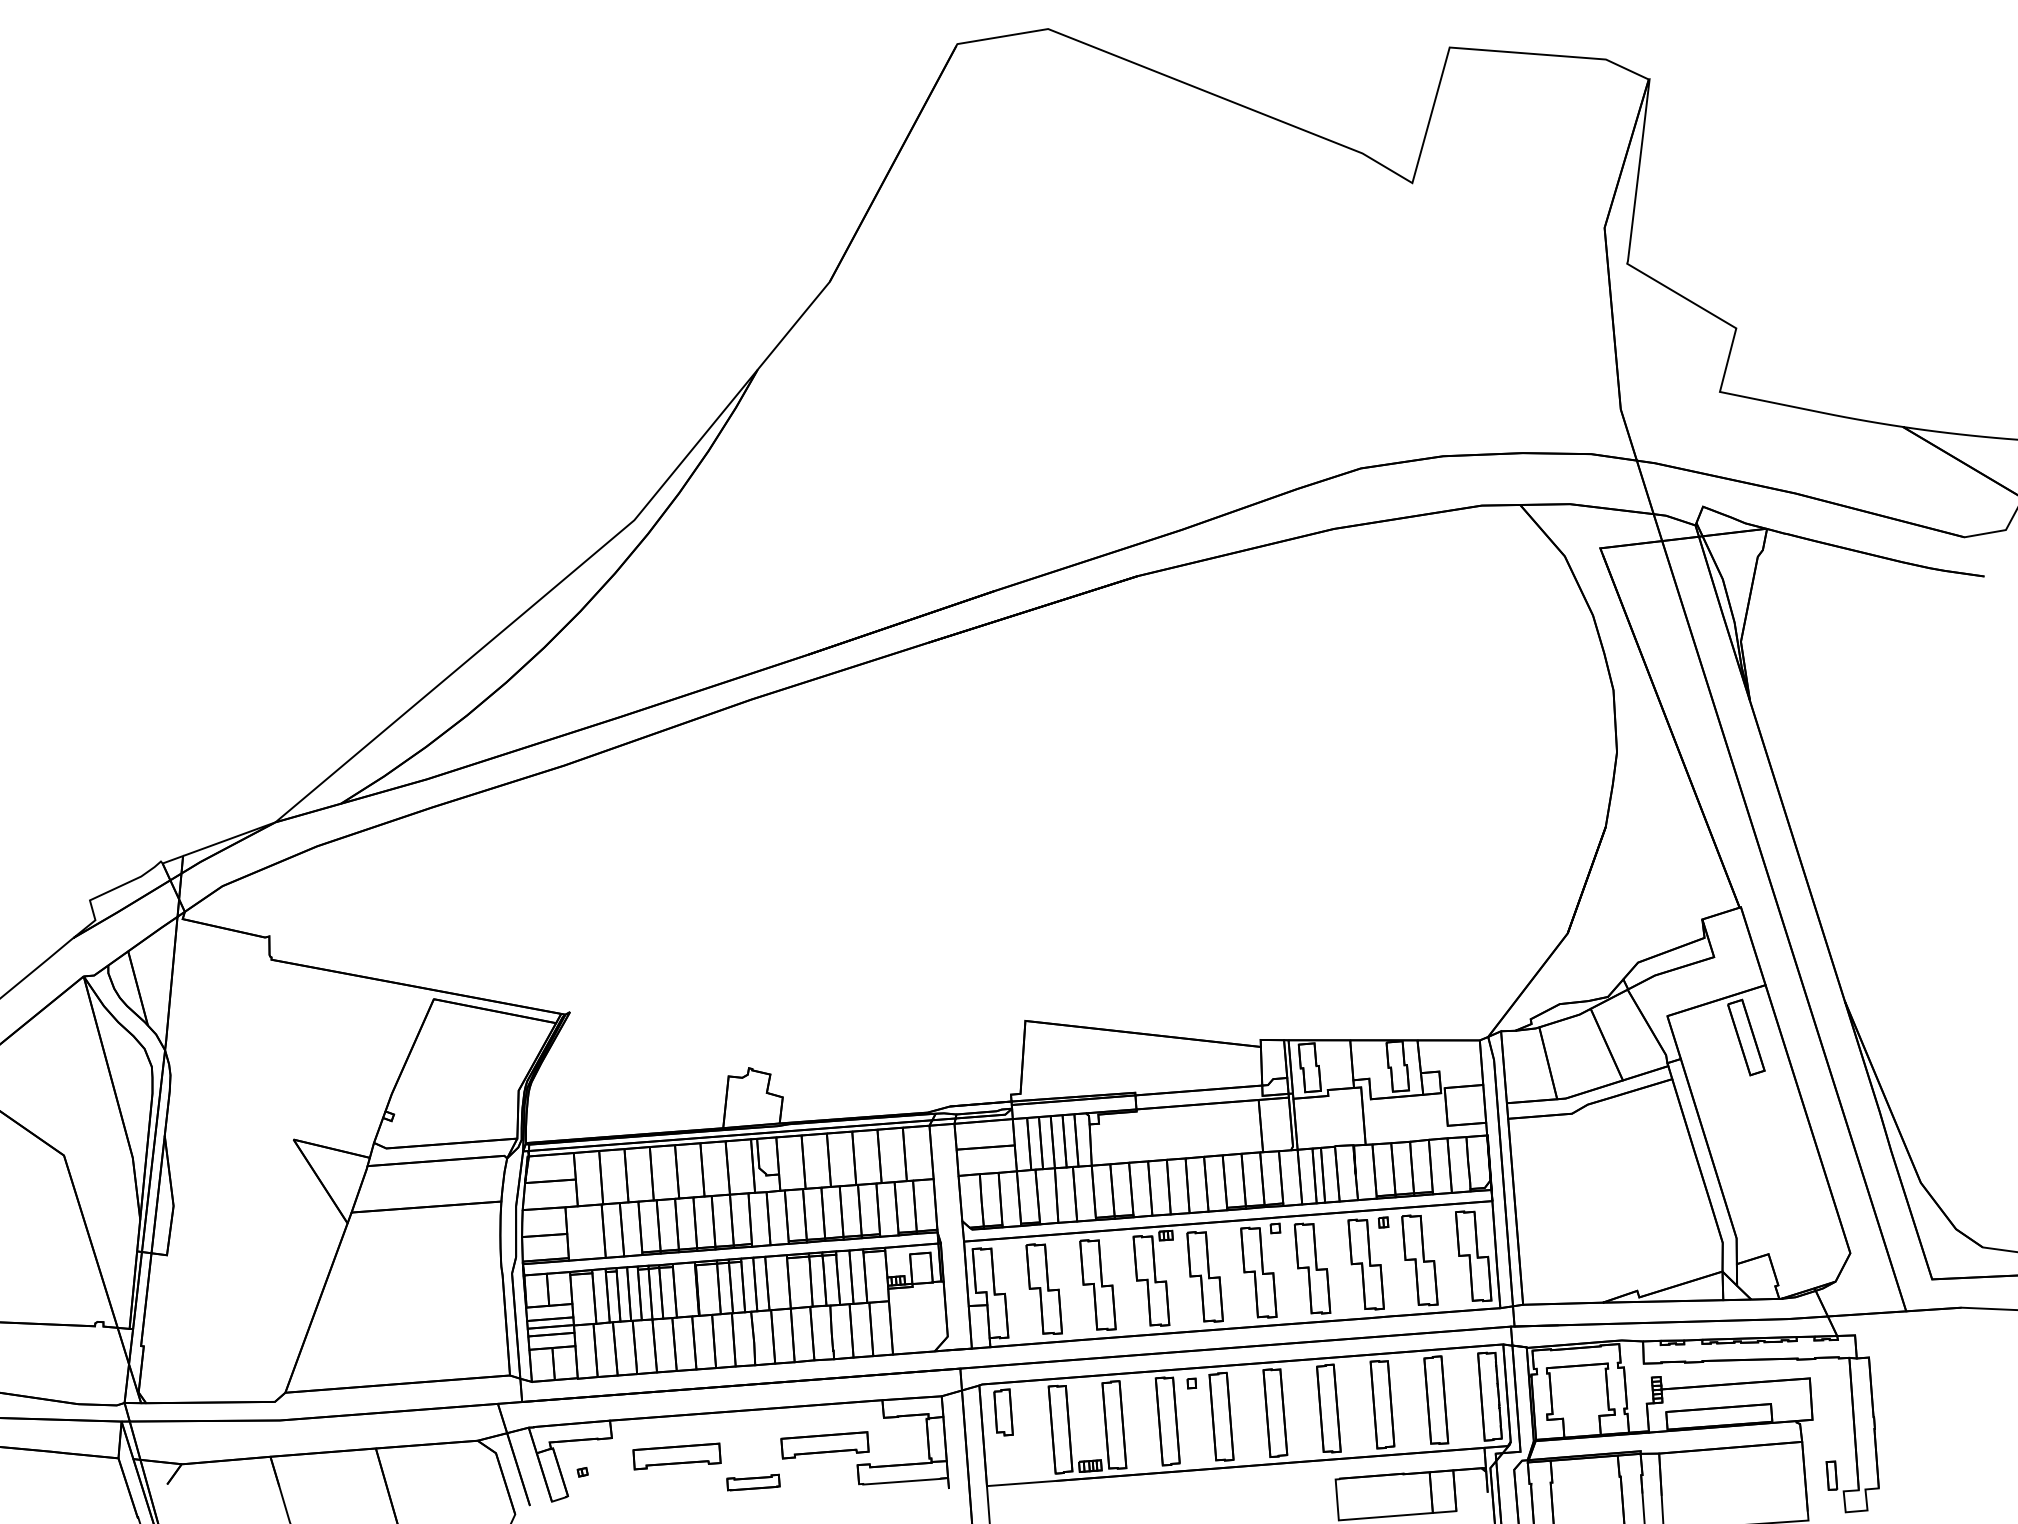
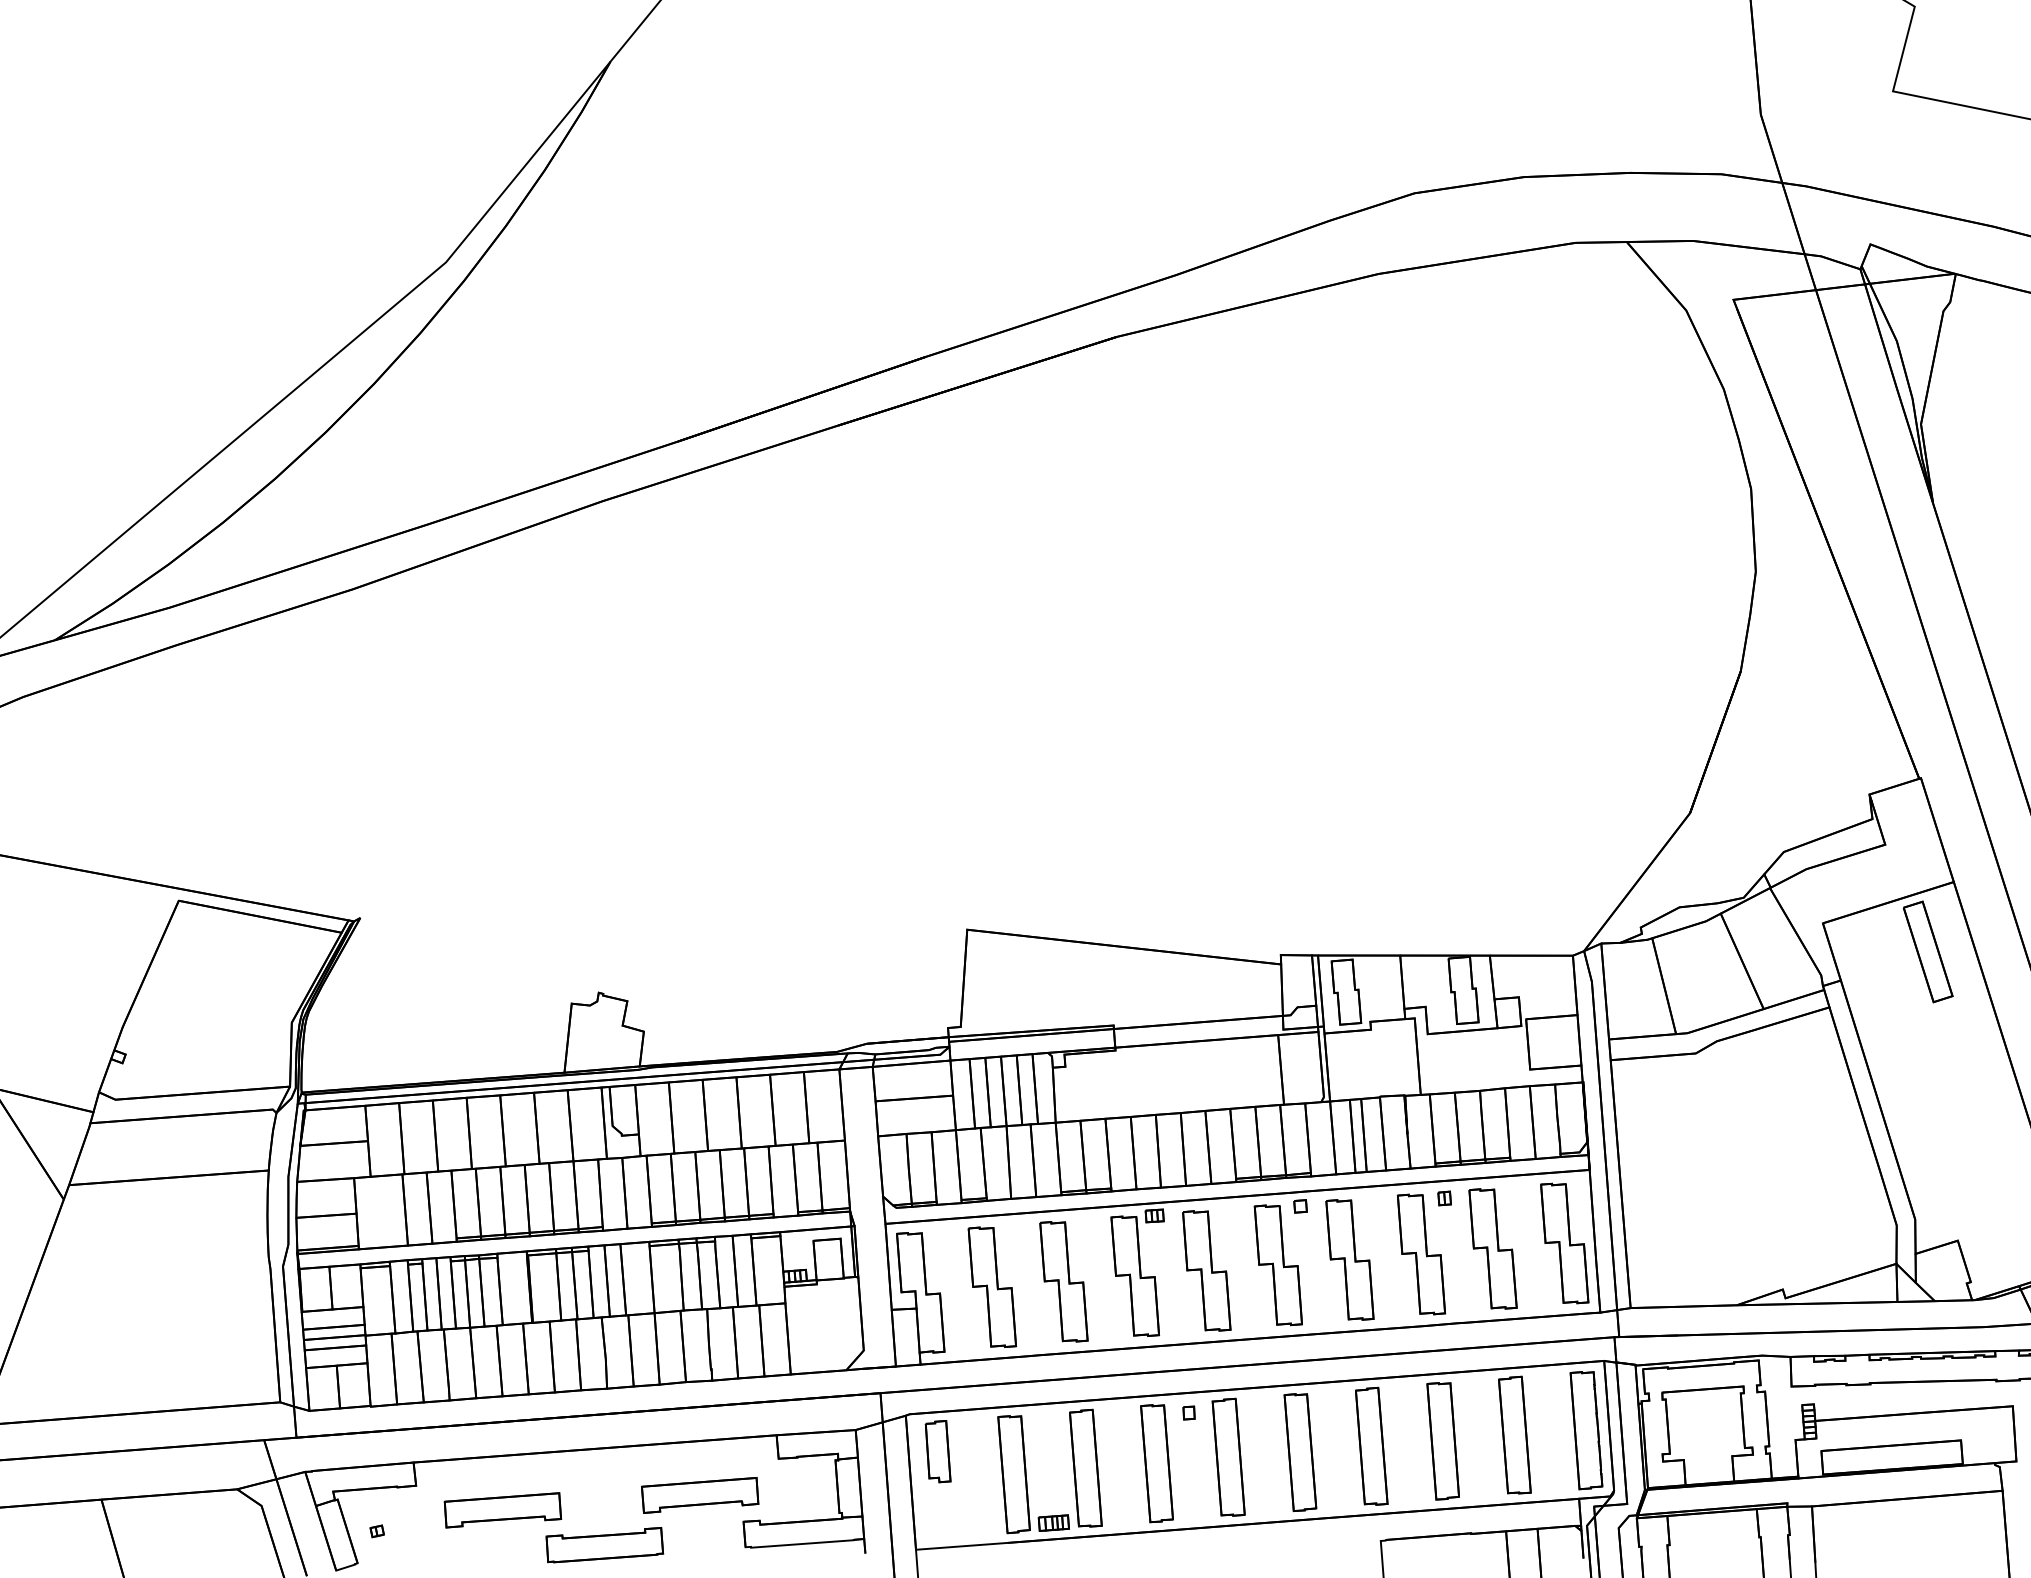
part: (753, 1482) -> (604, 1544), size x1.67

